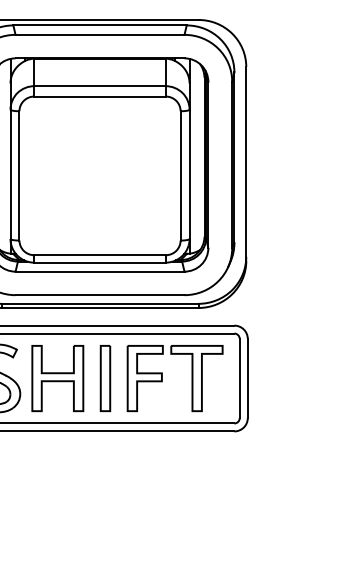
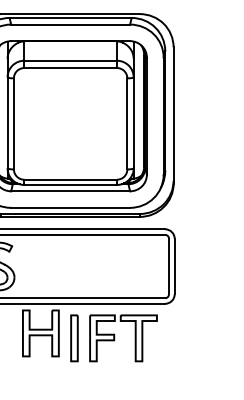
part: (57, 378) -> (40, 333), moved
part: (105, 378) -> (74, 338), moved
part: (162, 378) -> (114, 338), moved

